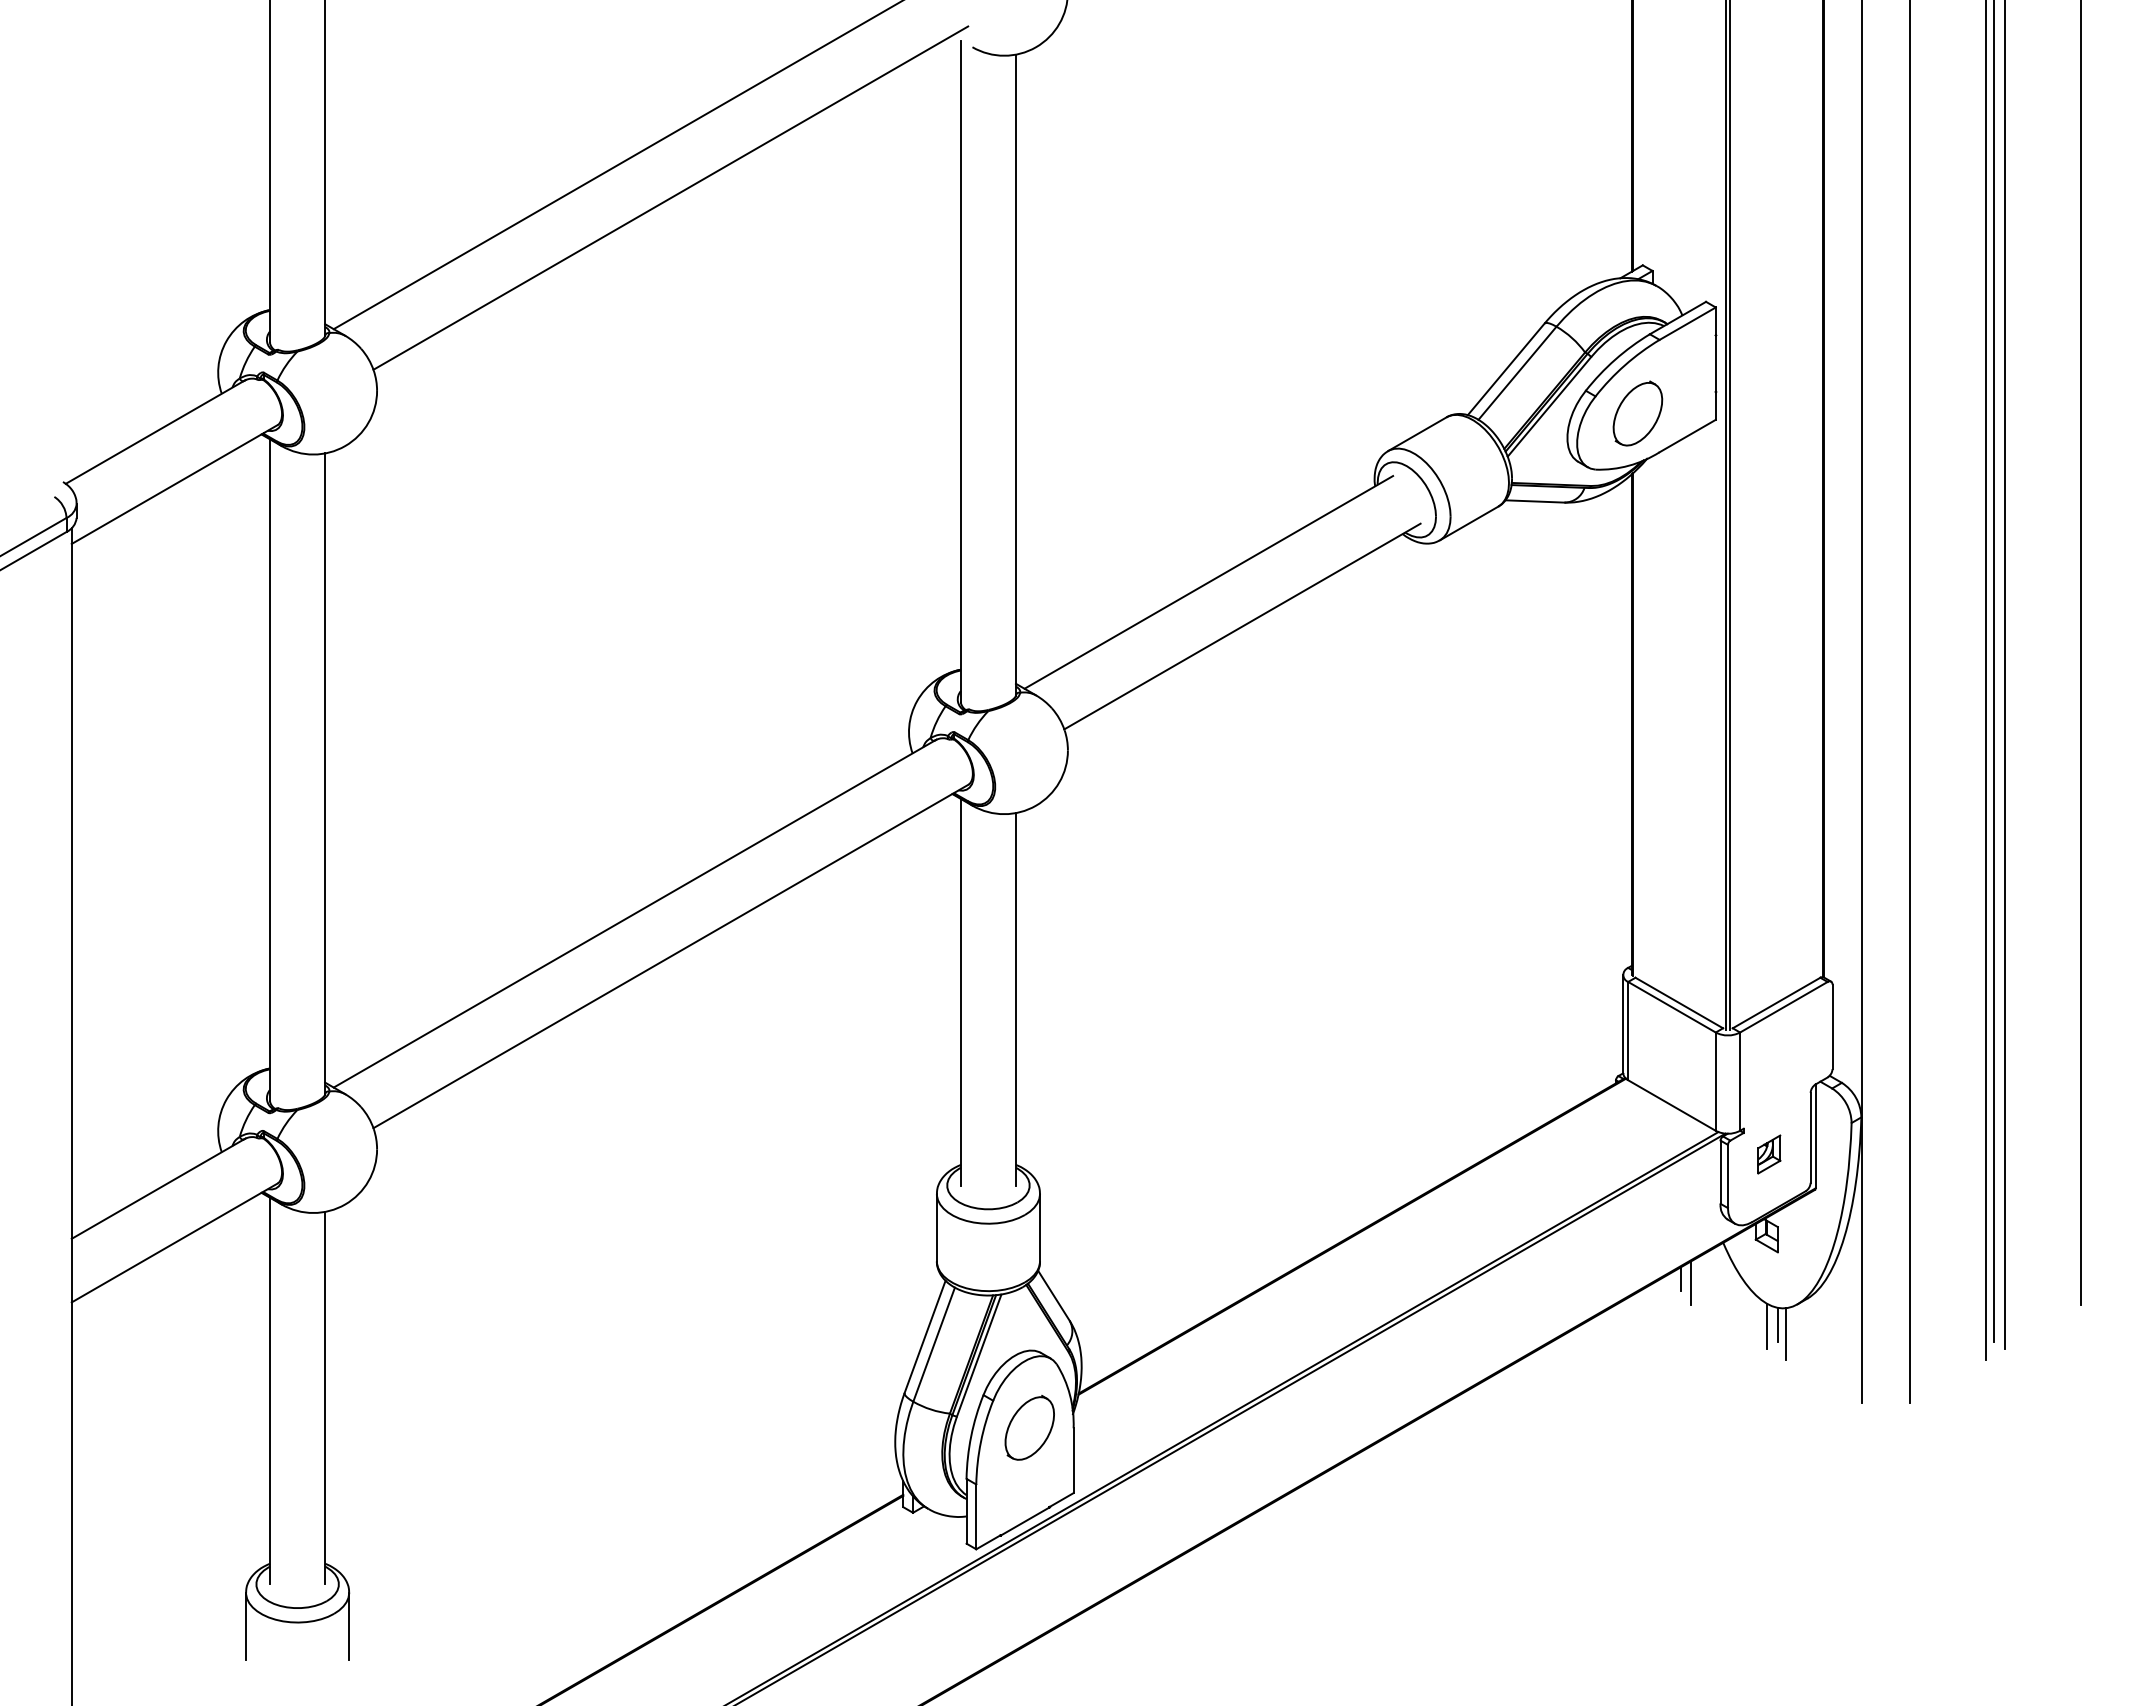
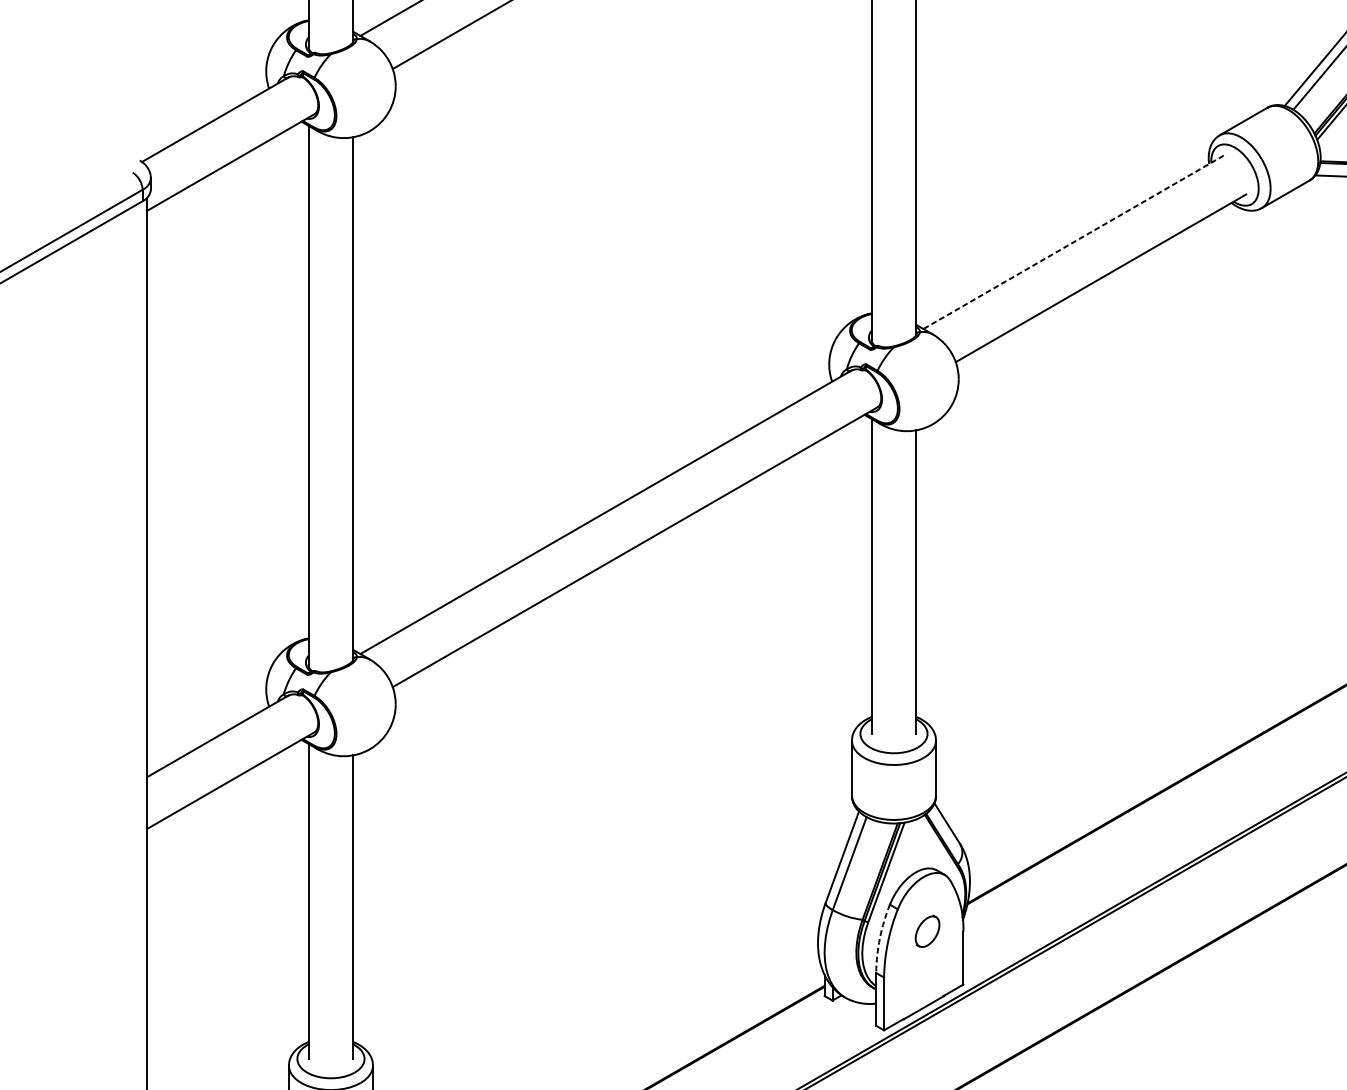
line: (1208, 582) -> (1073, 242), solid -> dashed
part: (1029, 1427) -> (927, 931), size x0.6
arc: (971, 1436) -> (880, 938), solid -> dashed

